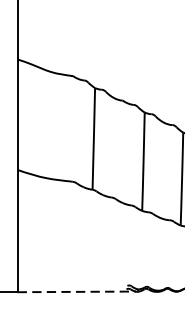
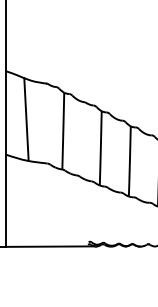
line: (45, 123) -> (26, 119), added
line: (76, 291) -> (50, 246), dashed -> solid

